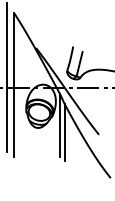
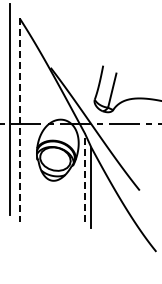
line: (13, 84) -> (19, 119), solid -> dashed
line: (59, 125) -> (84, 177), solid -> dashed

